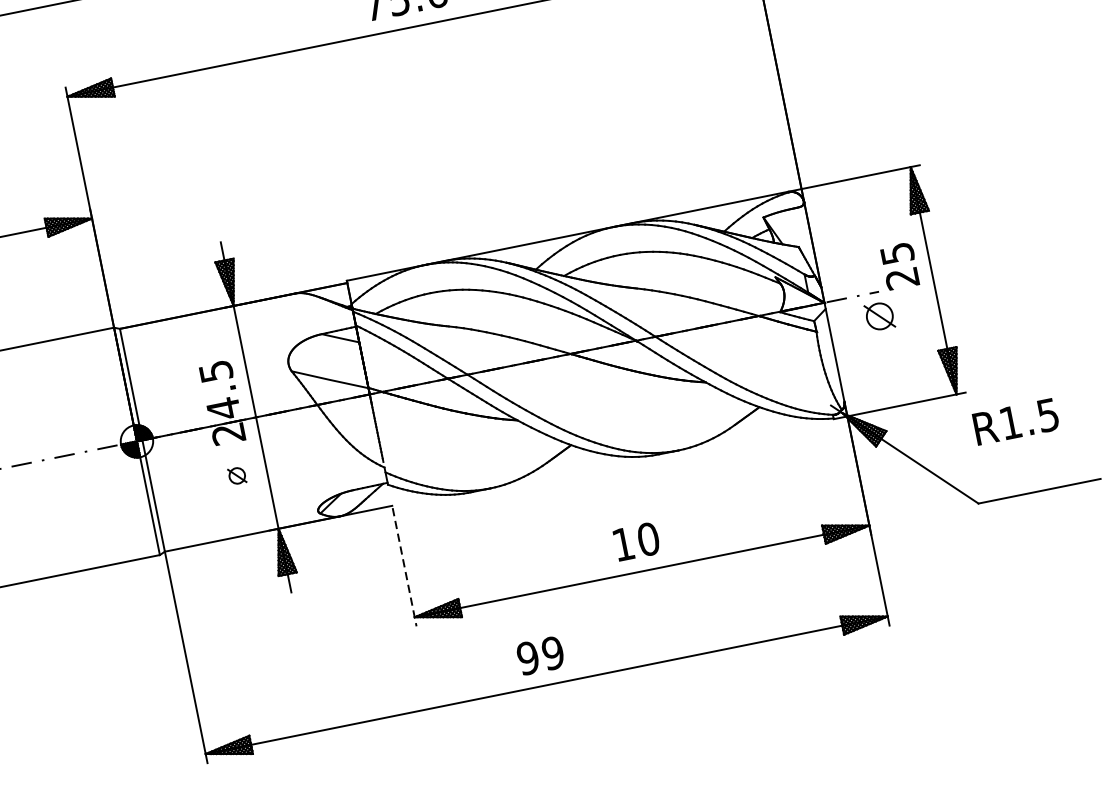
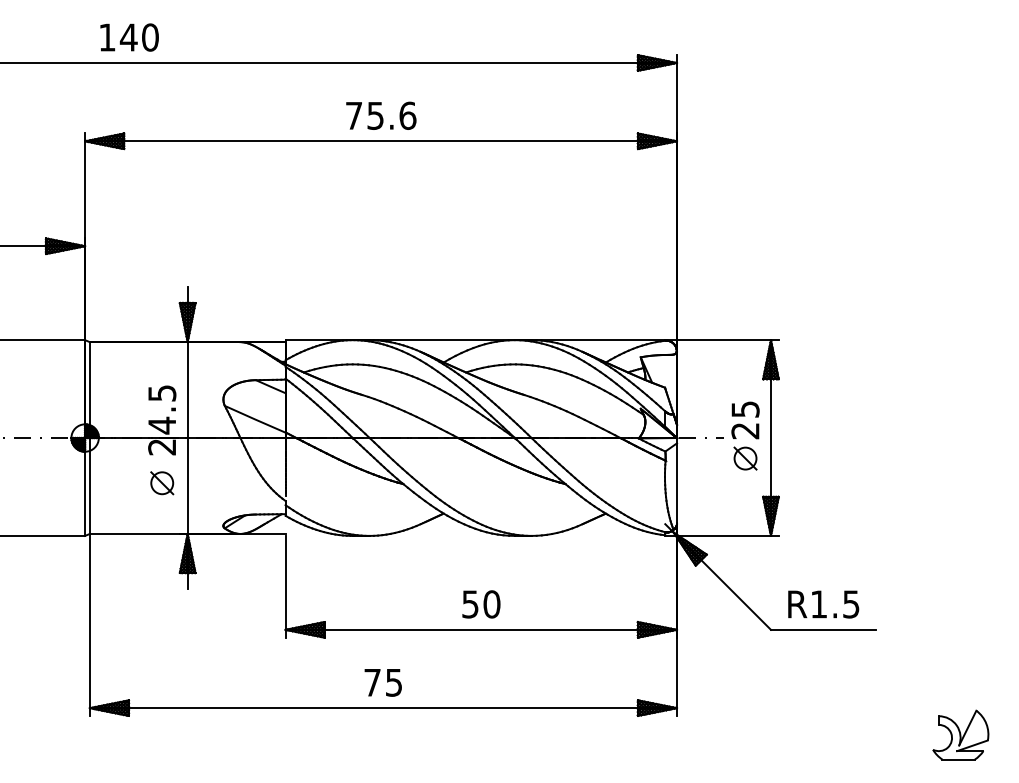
part: (879, 316) -> (745, 458), moved
text: (1015, 421) -> (823, 604), moved
part: (237, 476) -> (162, 483), size x1.67
text: (623, 544) -> (470, 604), 10 -> 50
line: (404, 566) -> (285, 586), dashed -> solid
text: (540, 655) -> (383, 682), 99 -> 75

